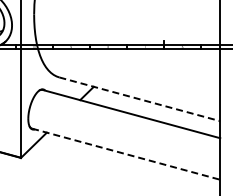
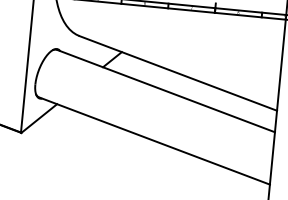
line: (140, 99) -> (179, 73), dashed -> solid
line: (126, 154) -> (154, 141), dashed -> solid

